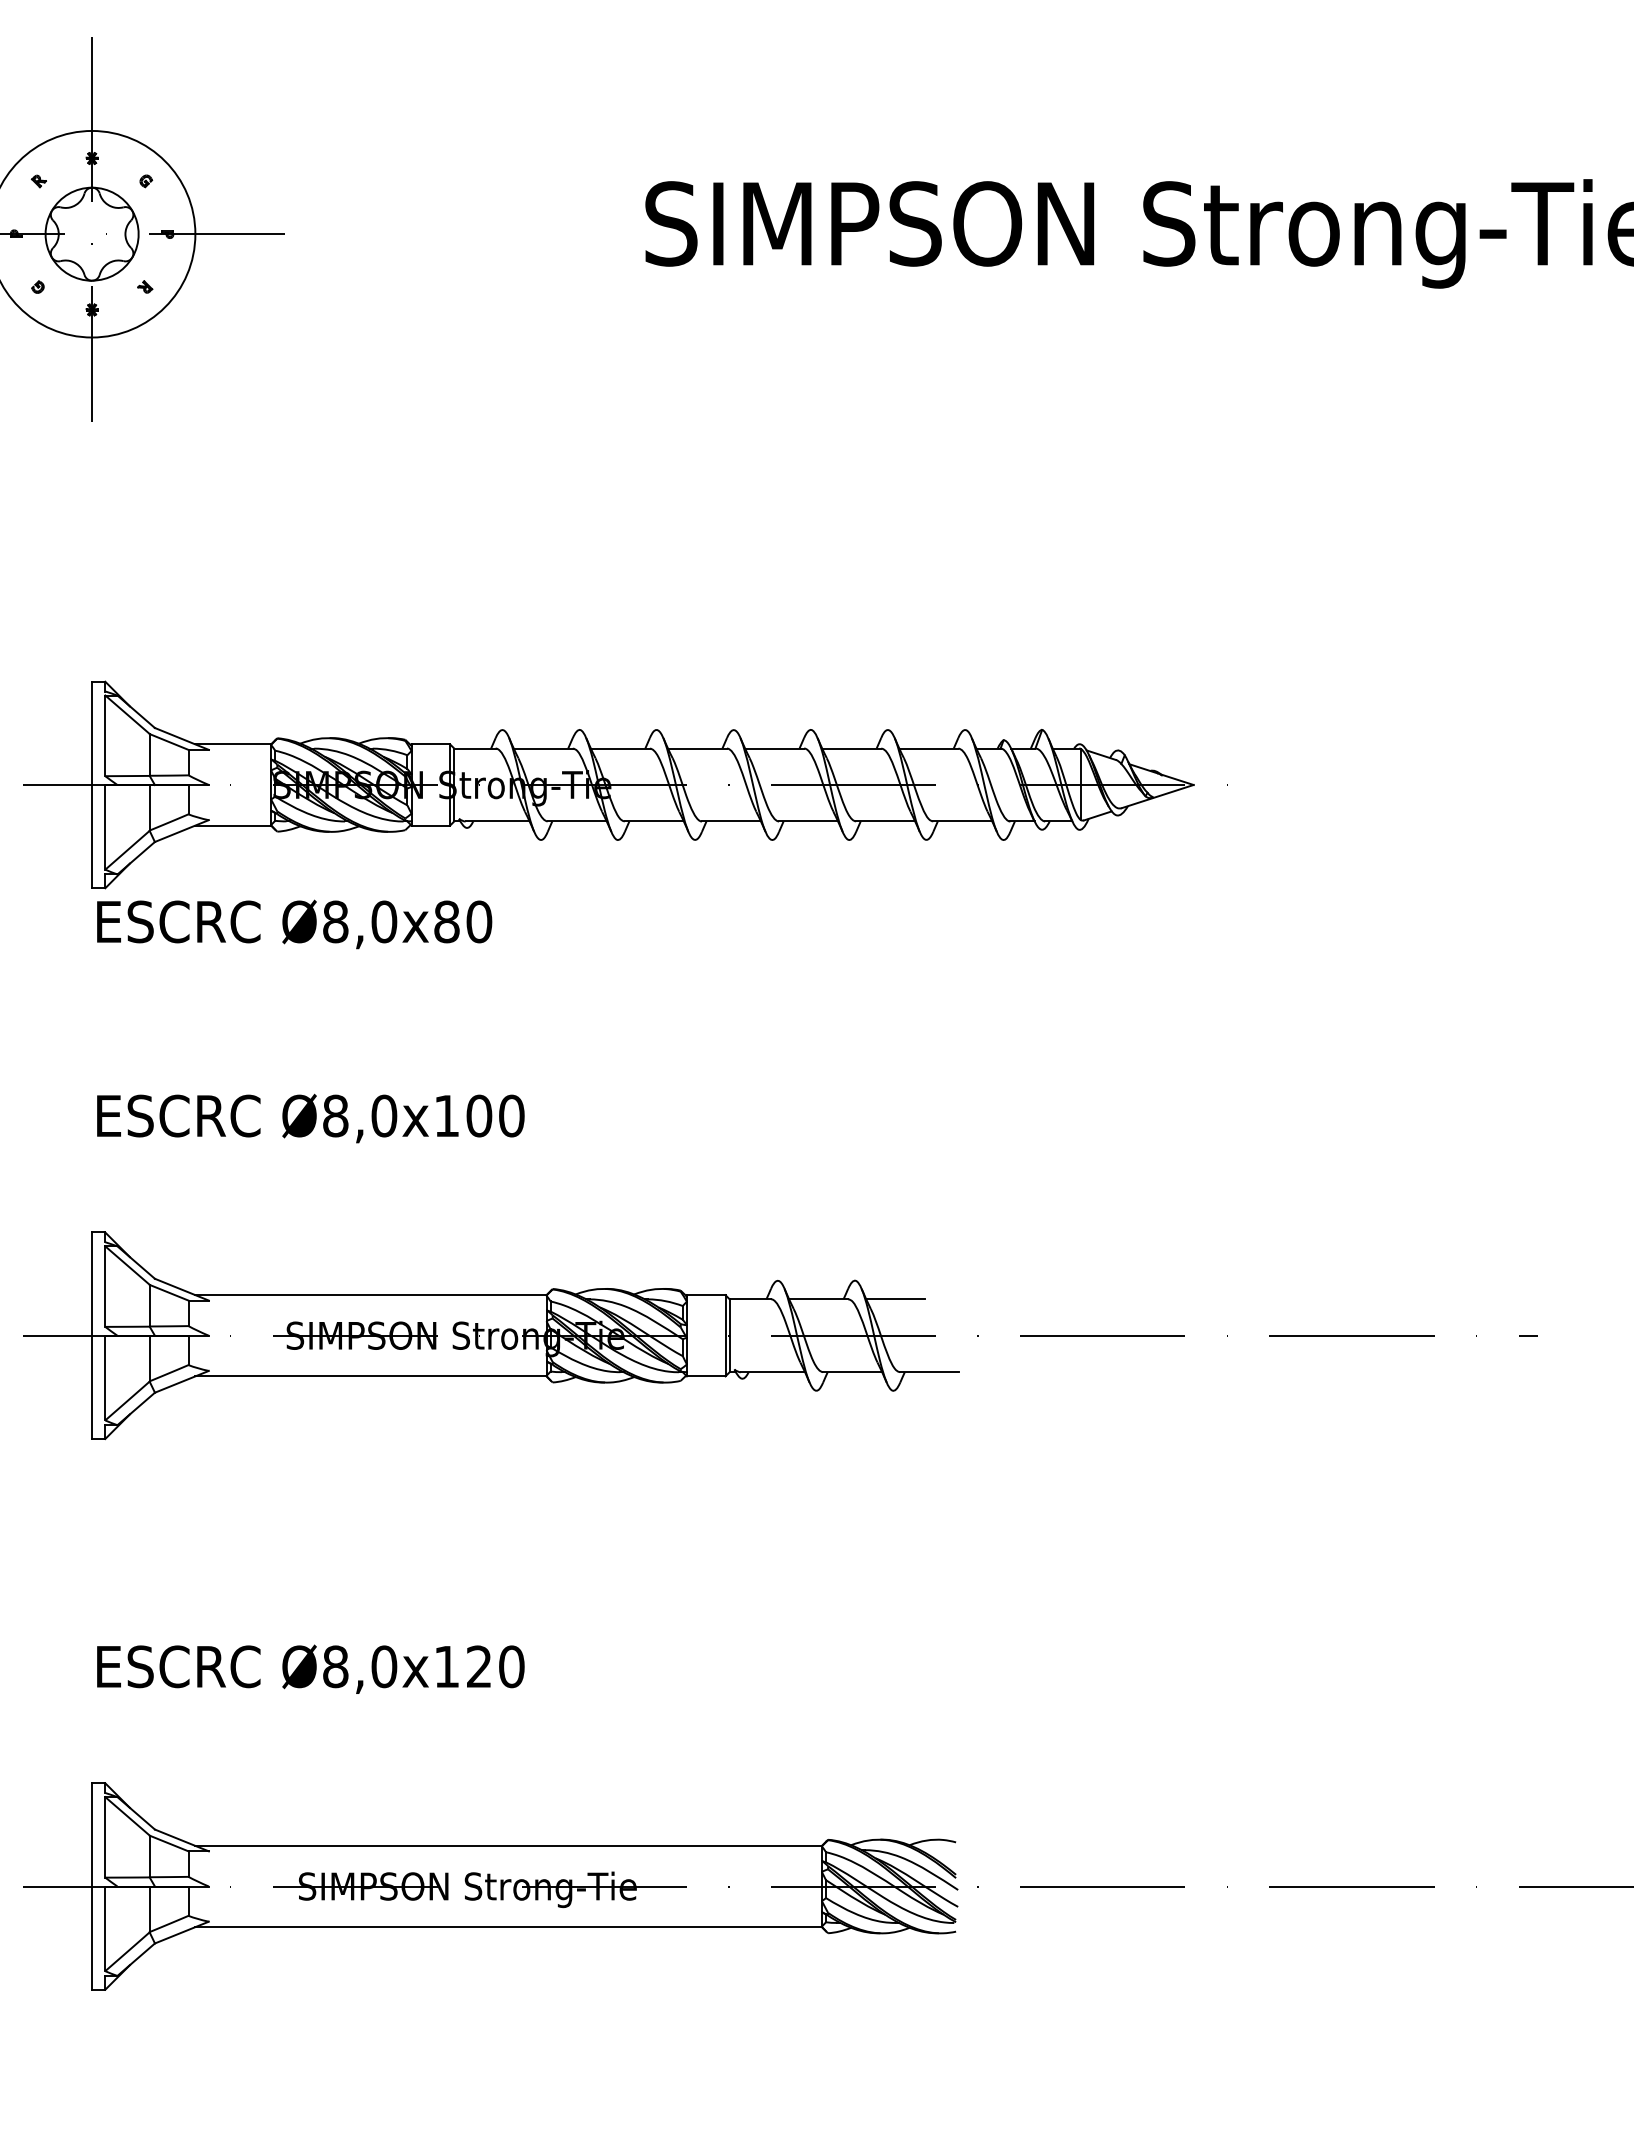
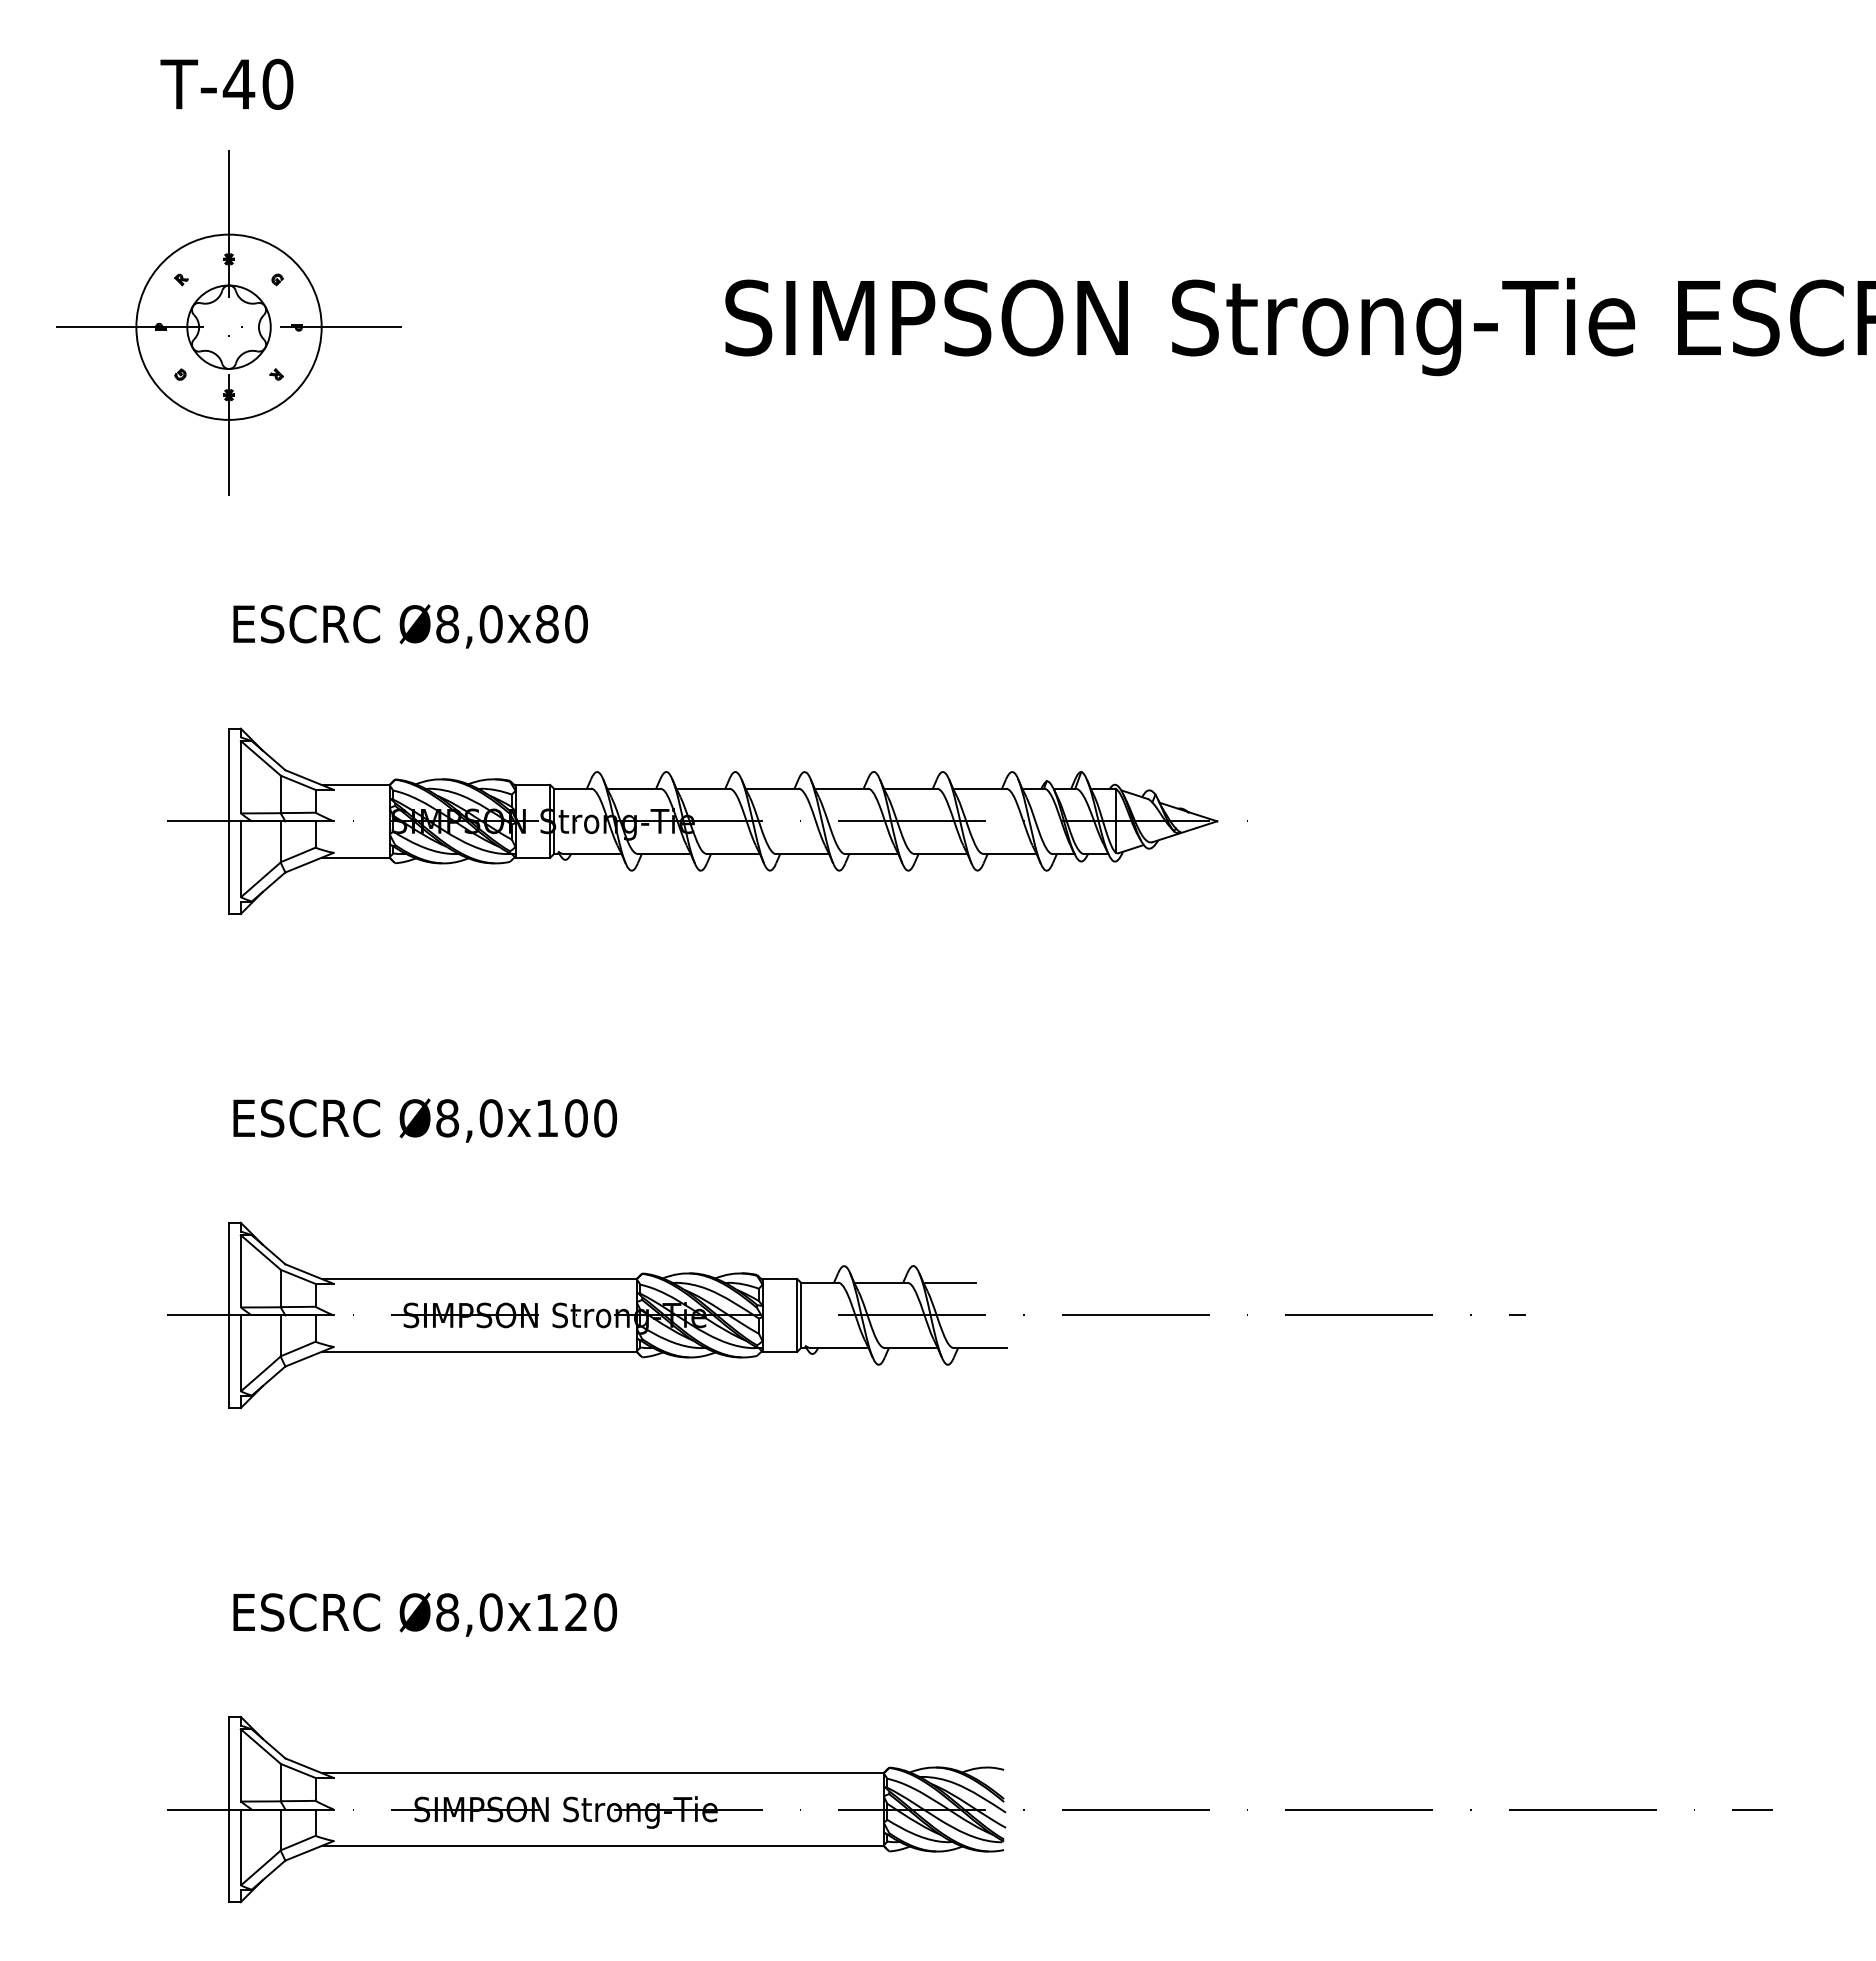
text: (294, 924) -> (410, 626), moved

